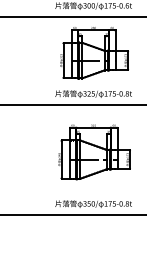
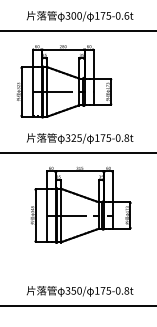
part: (94, 53) -> (64, 82), moved
part: (94, 152) -> (81, 205), moved

